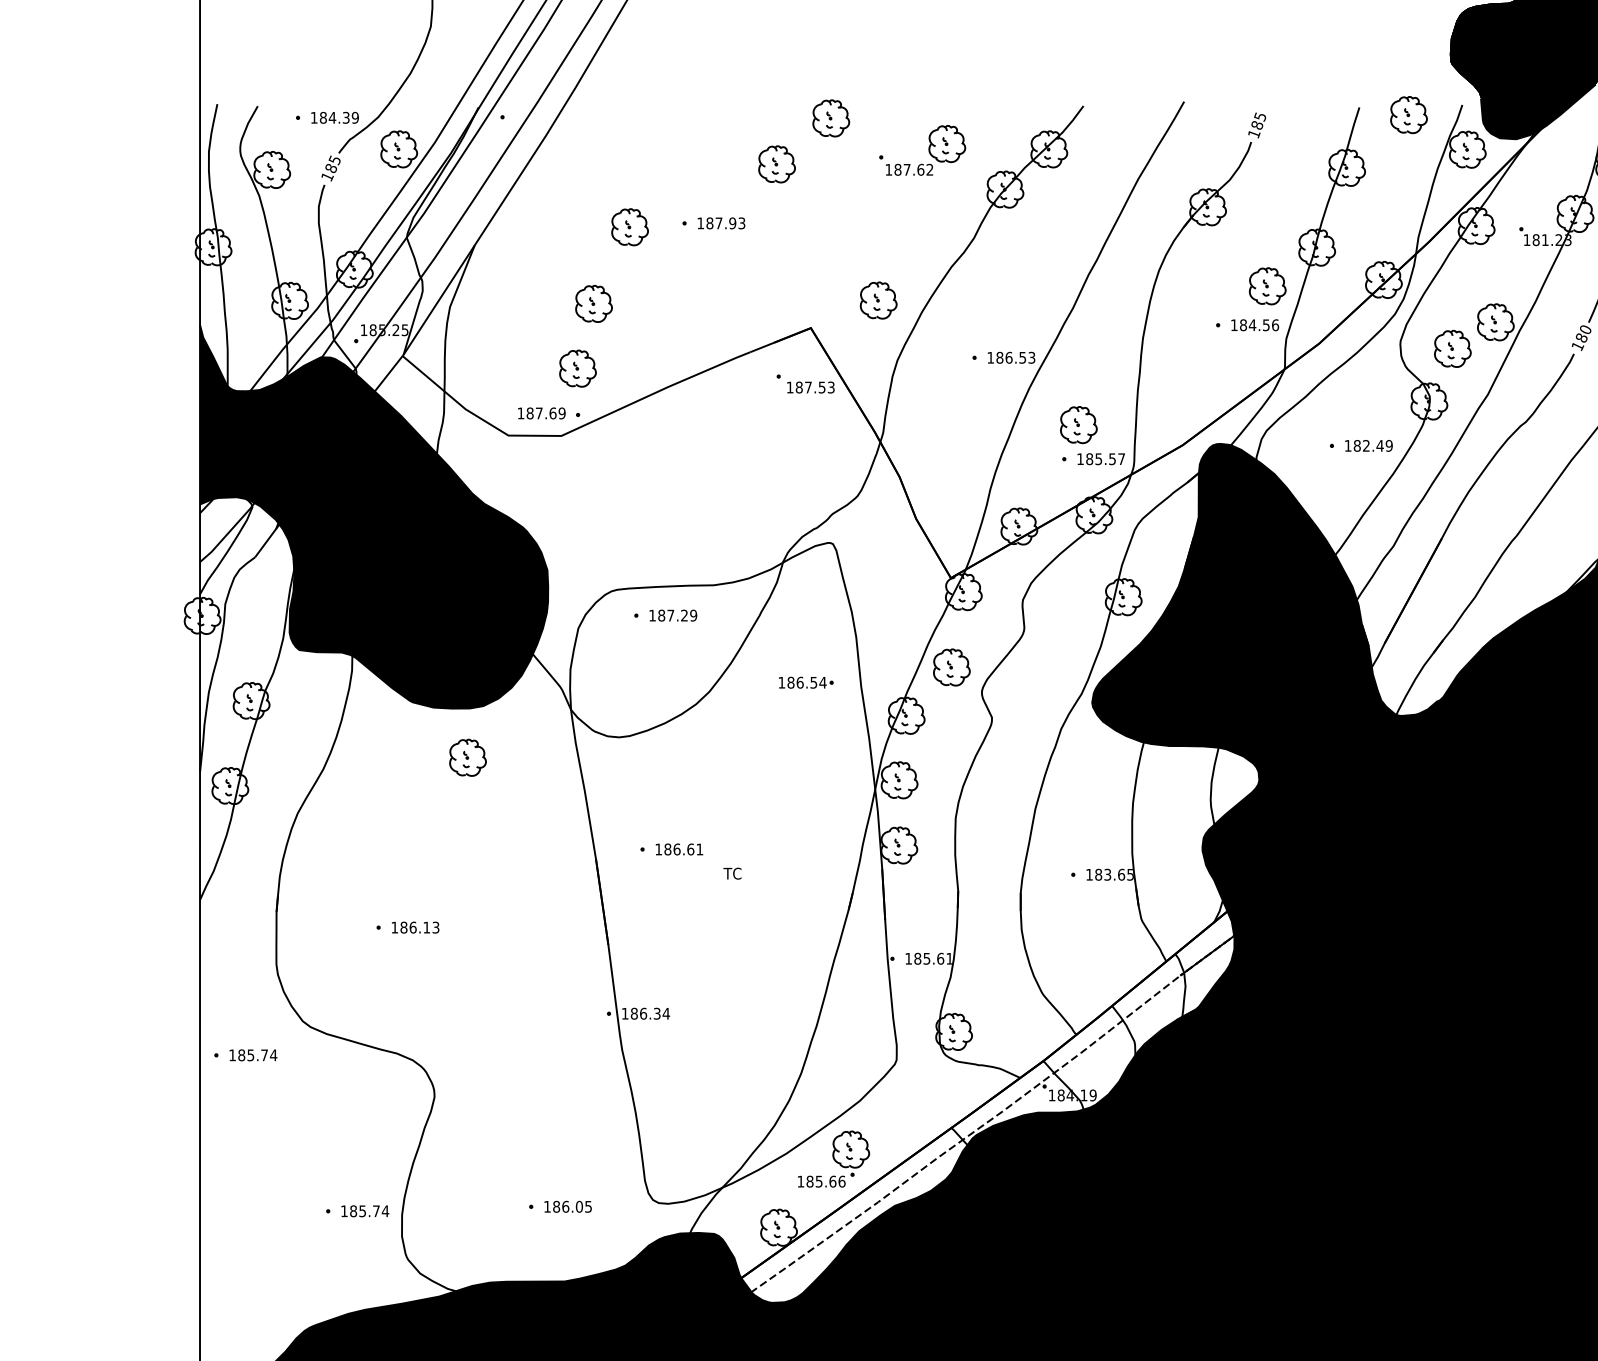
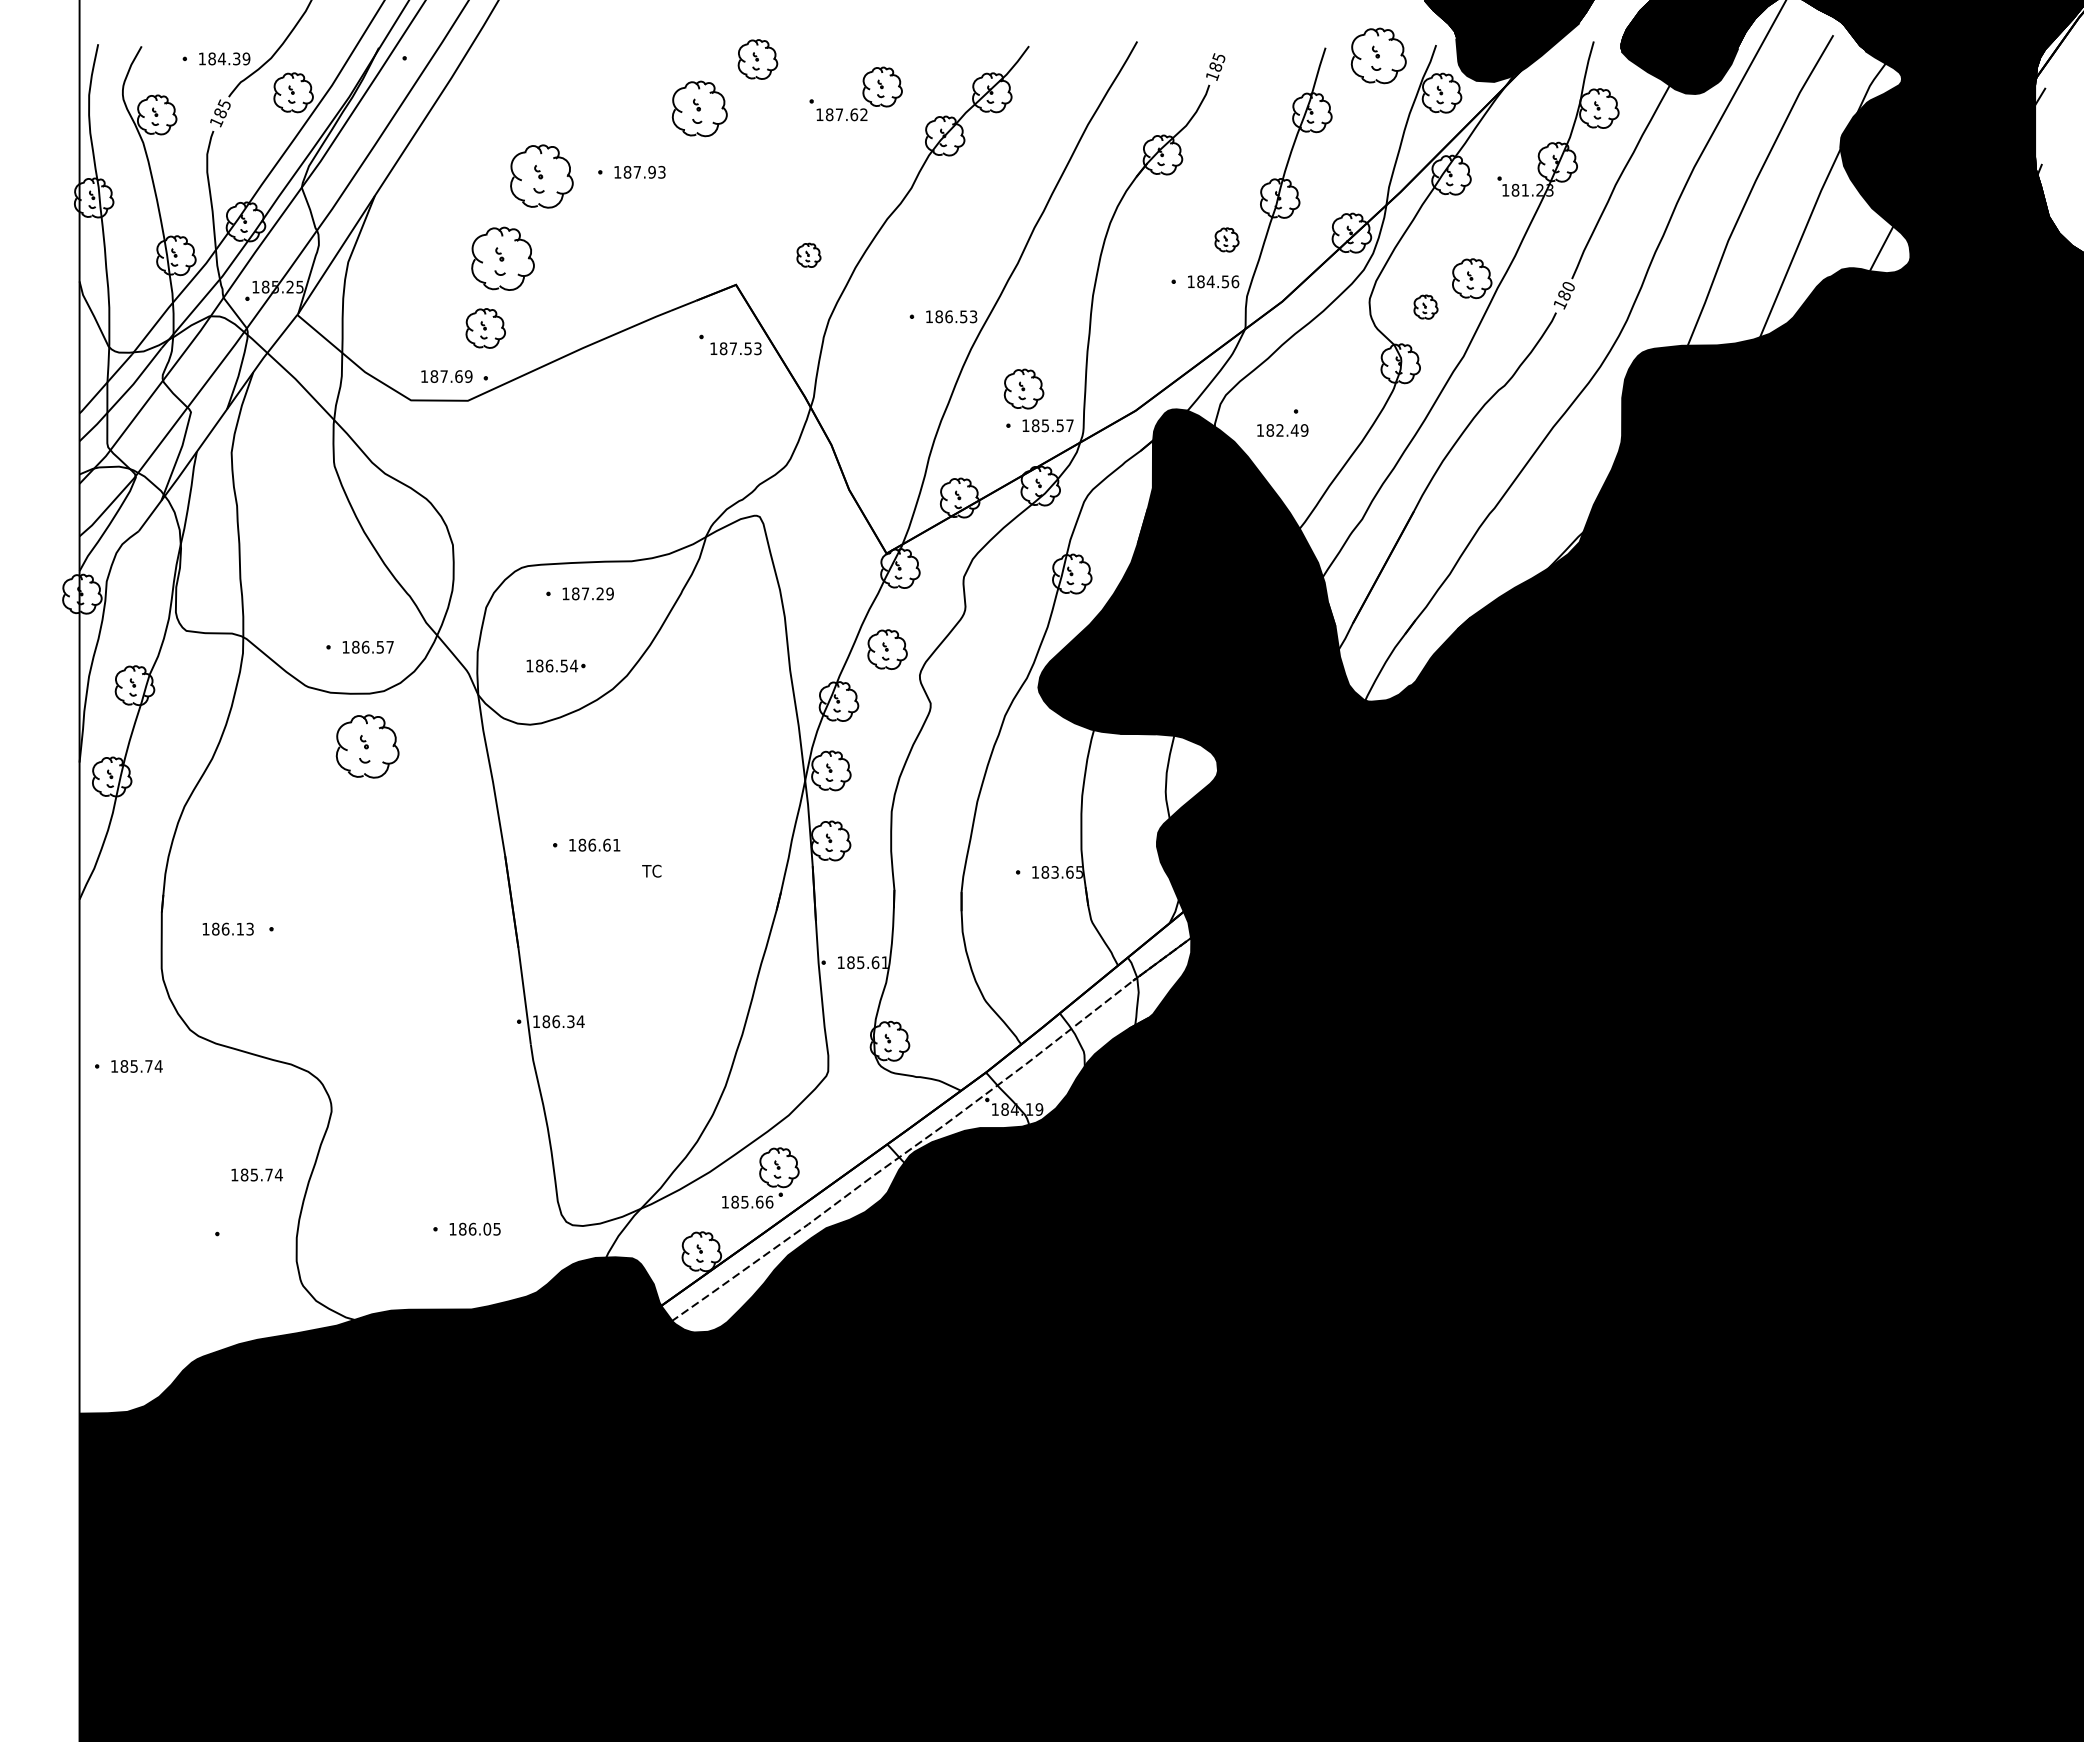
part: (1408, 114) -> (1378, 55), size x1.4
part: (776, 163) -> (699, 108), size x1.4
part: (629, 227) -> (541, 176), size x1.6
part: (1267, 285) -> (1226, 239), size x0.6
part: (878, 300) -> (808, 255), size x0.6
part: (593, 303) -> (502, 258), size x1.6
part: (1452, 348) -> (1425, 306), size x0.6
text: (1368, 445) -> (1282, 430), moved
fill: (373, 516) -> (266, 487), removed
part: (805, 682) -> (555, 665), moved
part: (467, 757) -> (367, 746), size x1.6
text: (414, 926) -> (227, 928), moved
text: (364, 1210) -> (256, 1174), moved

